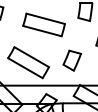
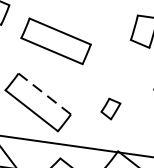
part: (43, 24) -> (55, 40), moved
line: (31, 57) -> (44, 94), solid -> dashed
part: (71, 60) -> (109, 108), size x0.6

